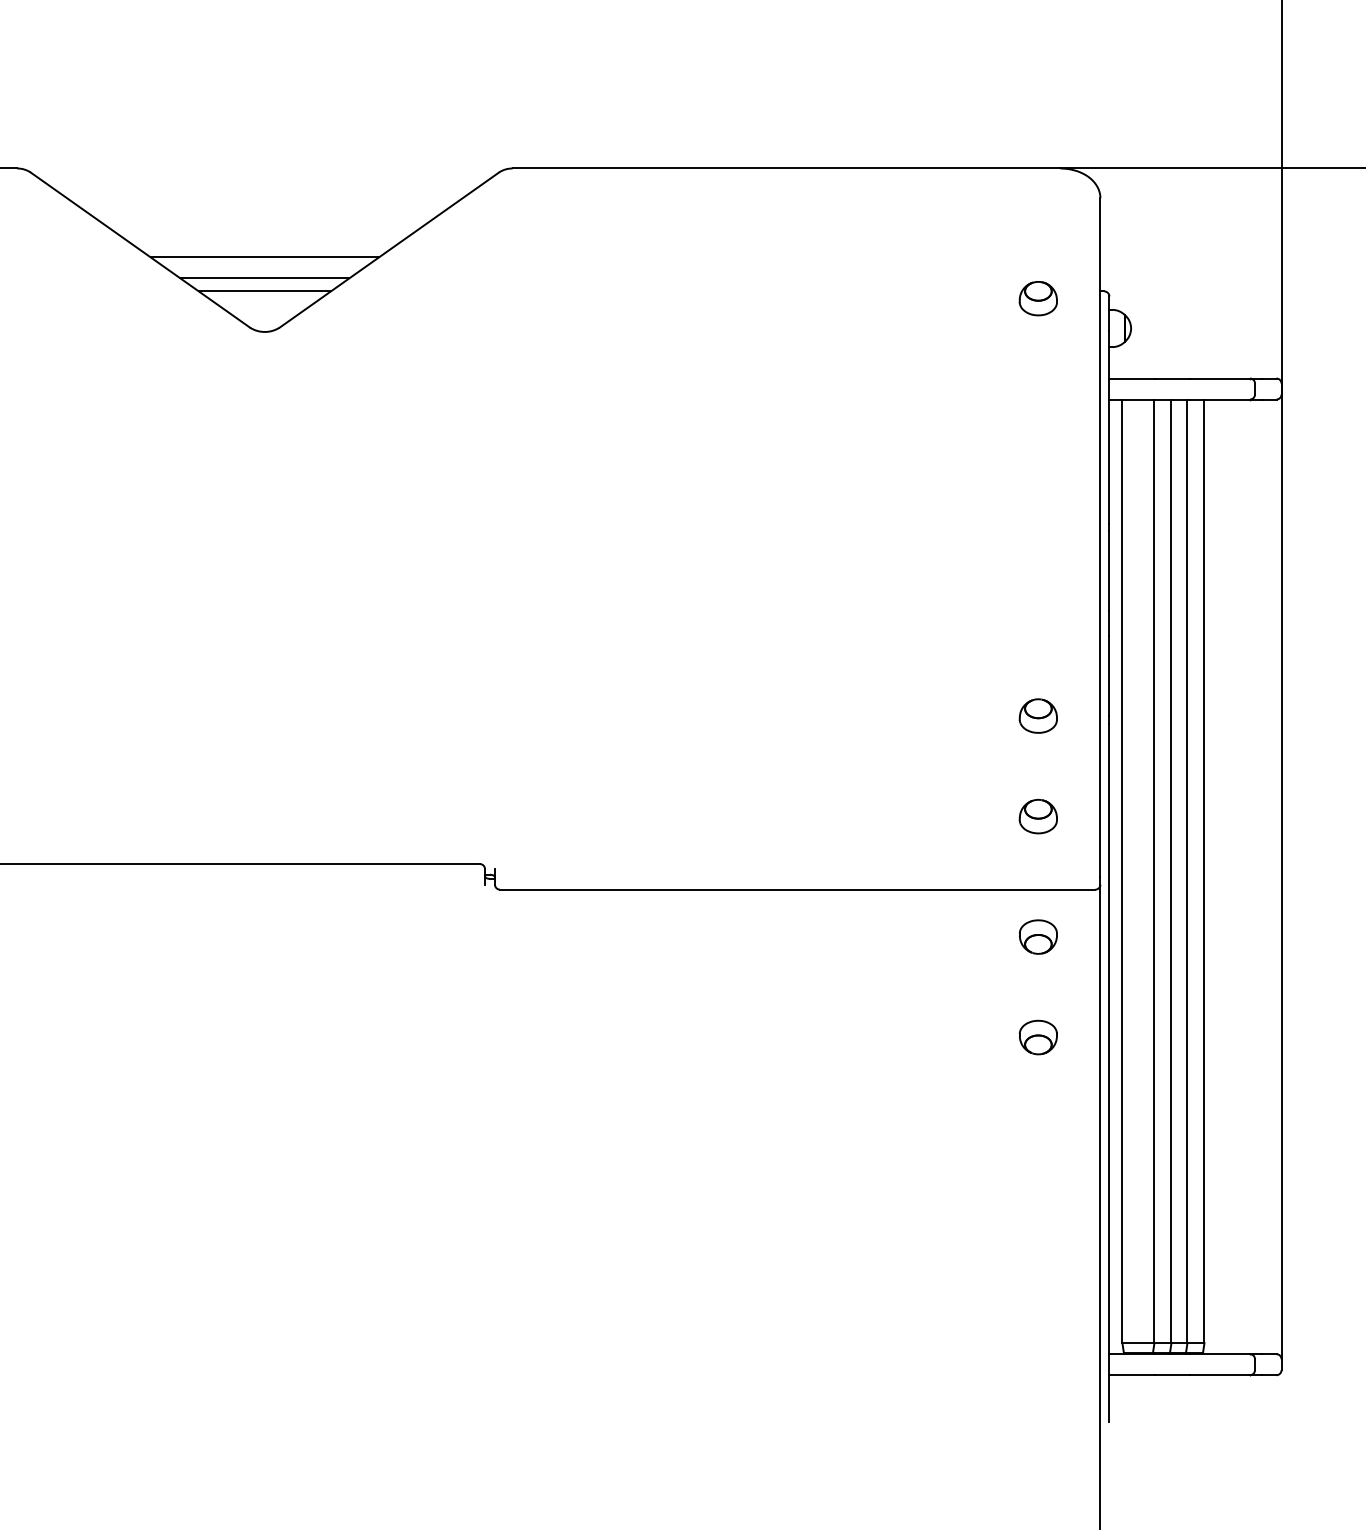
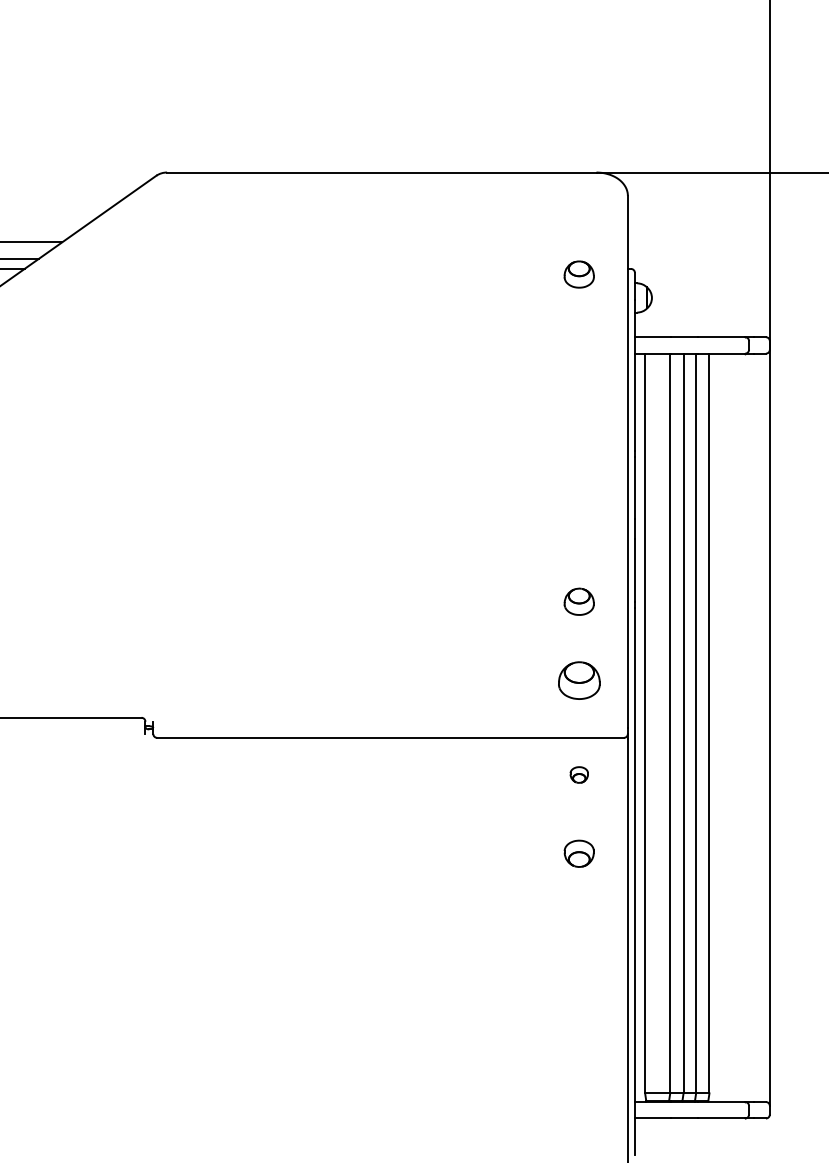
part: (1037, 816) -> (578, 680), size x1.4
part: (1038, 936) -> (579, 774), size x0.6

